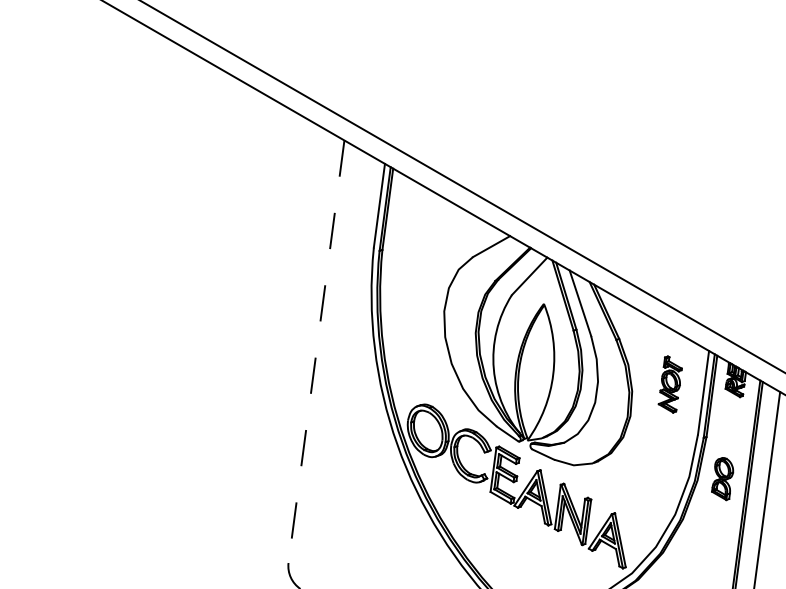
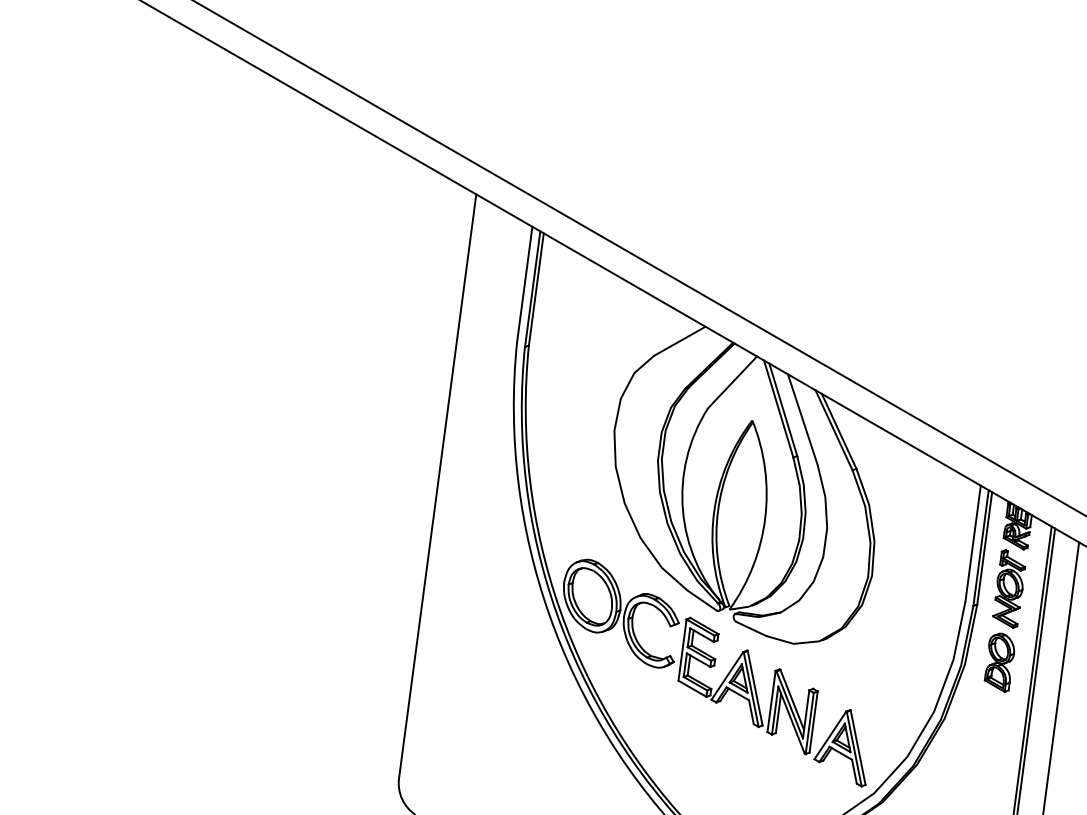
line: (316, 351) -> (437, 486), dashed -> solid
part: (669, 384) -> (1008, 588), moved

